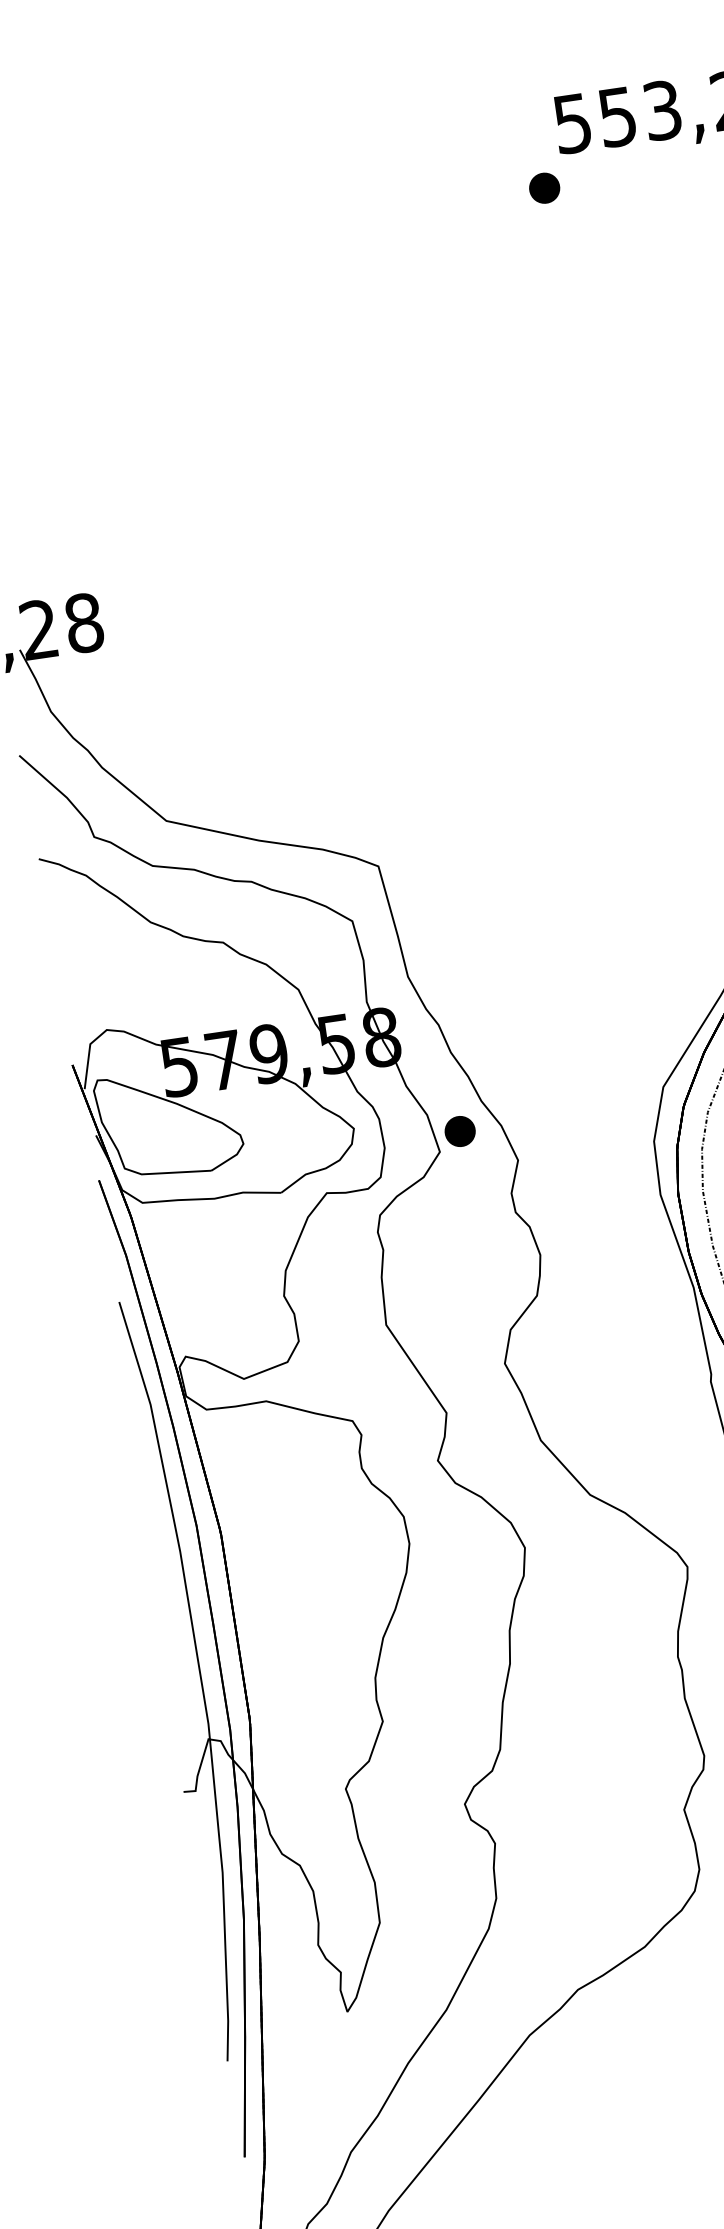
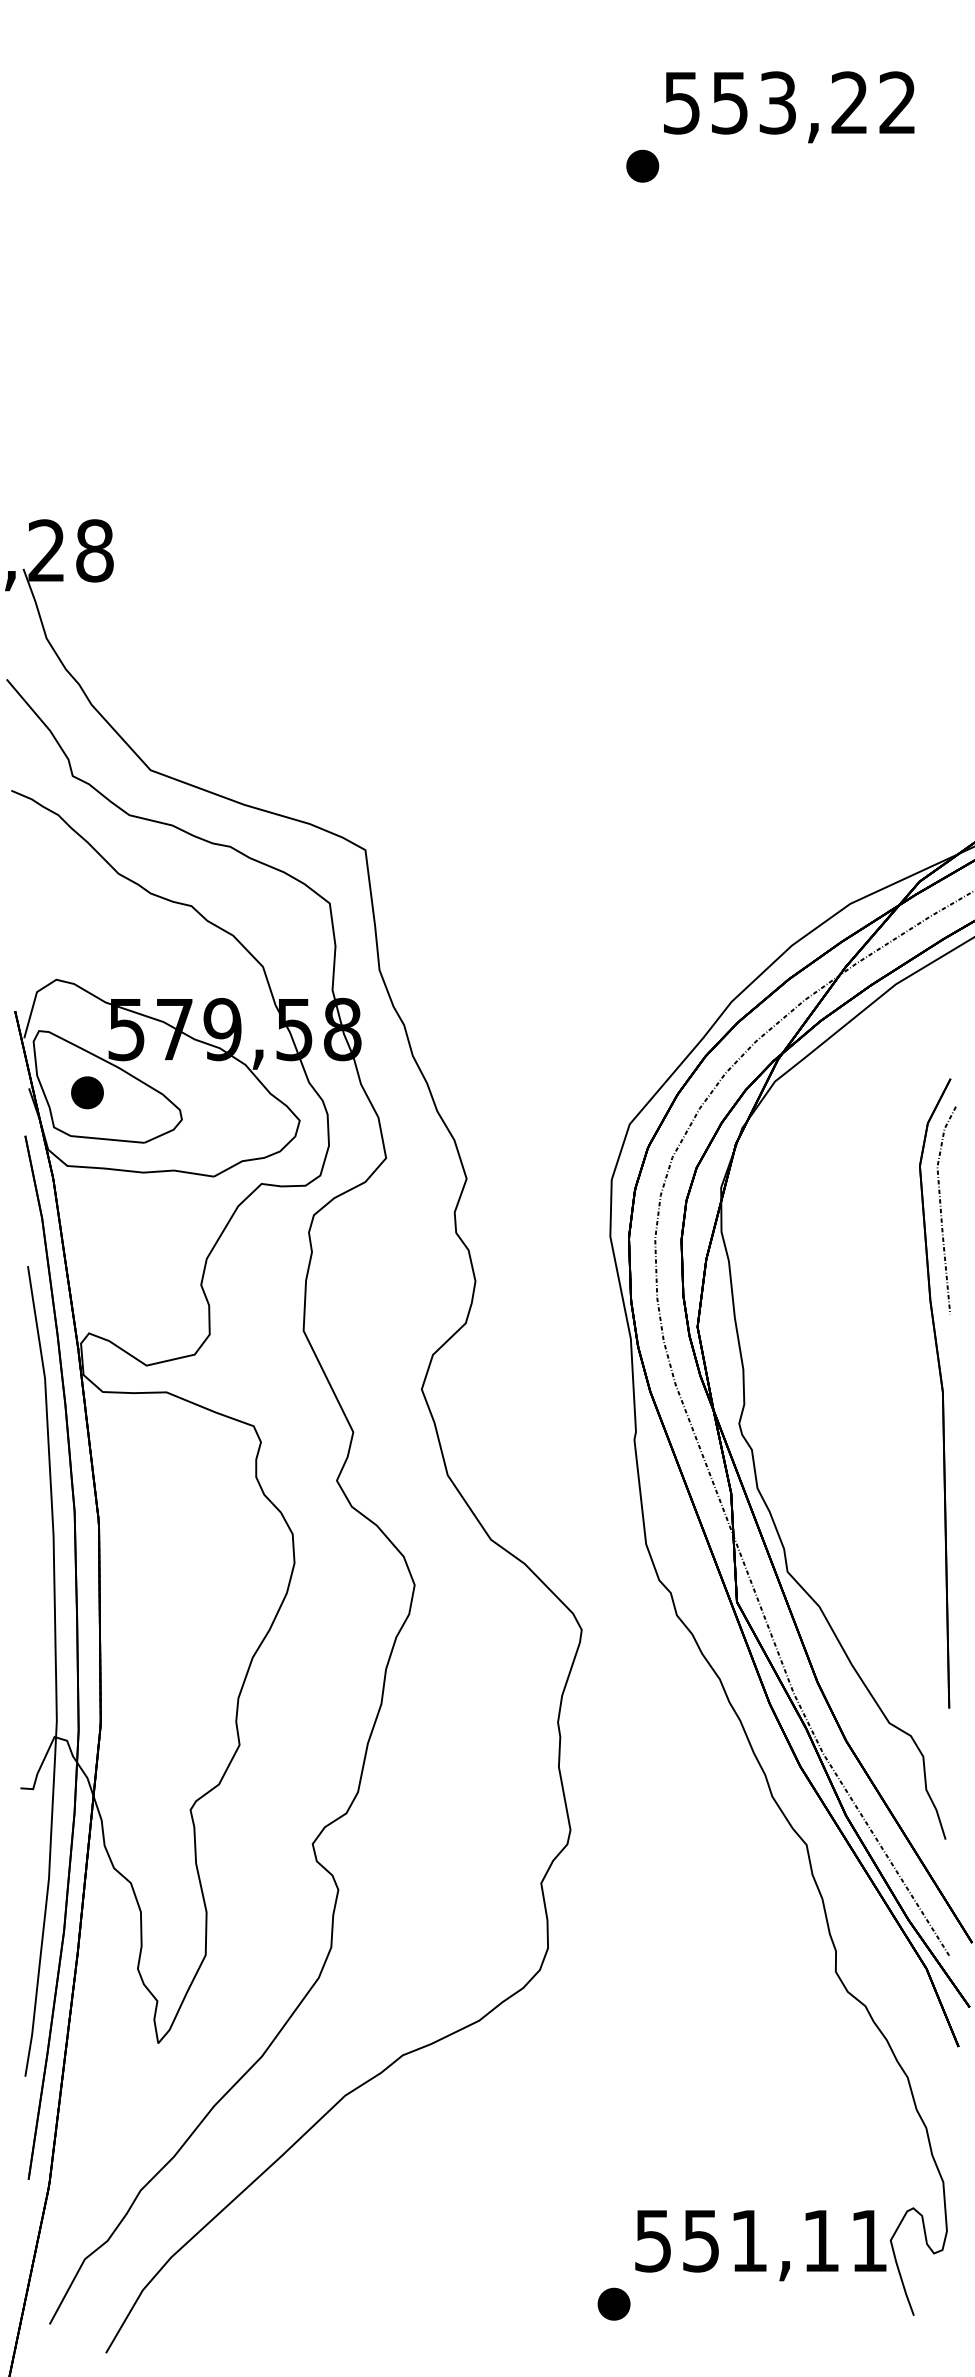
part: (460, 1131) -> (87, 1092), moved

